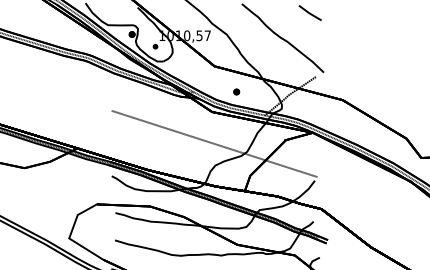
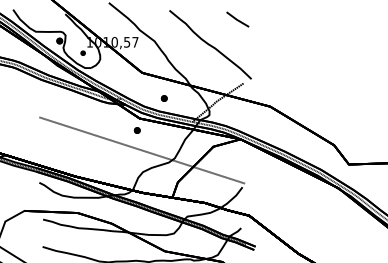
part: (209, 123) -> (137, 130), added

